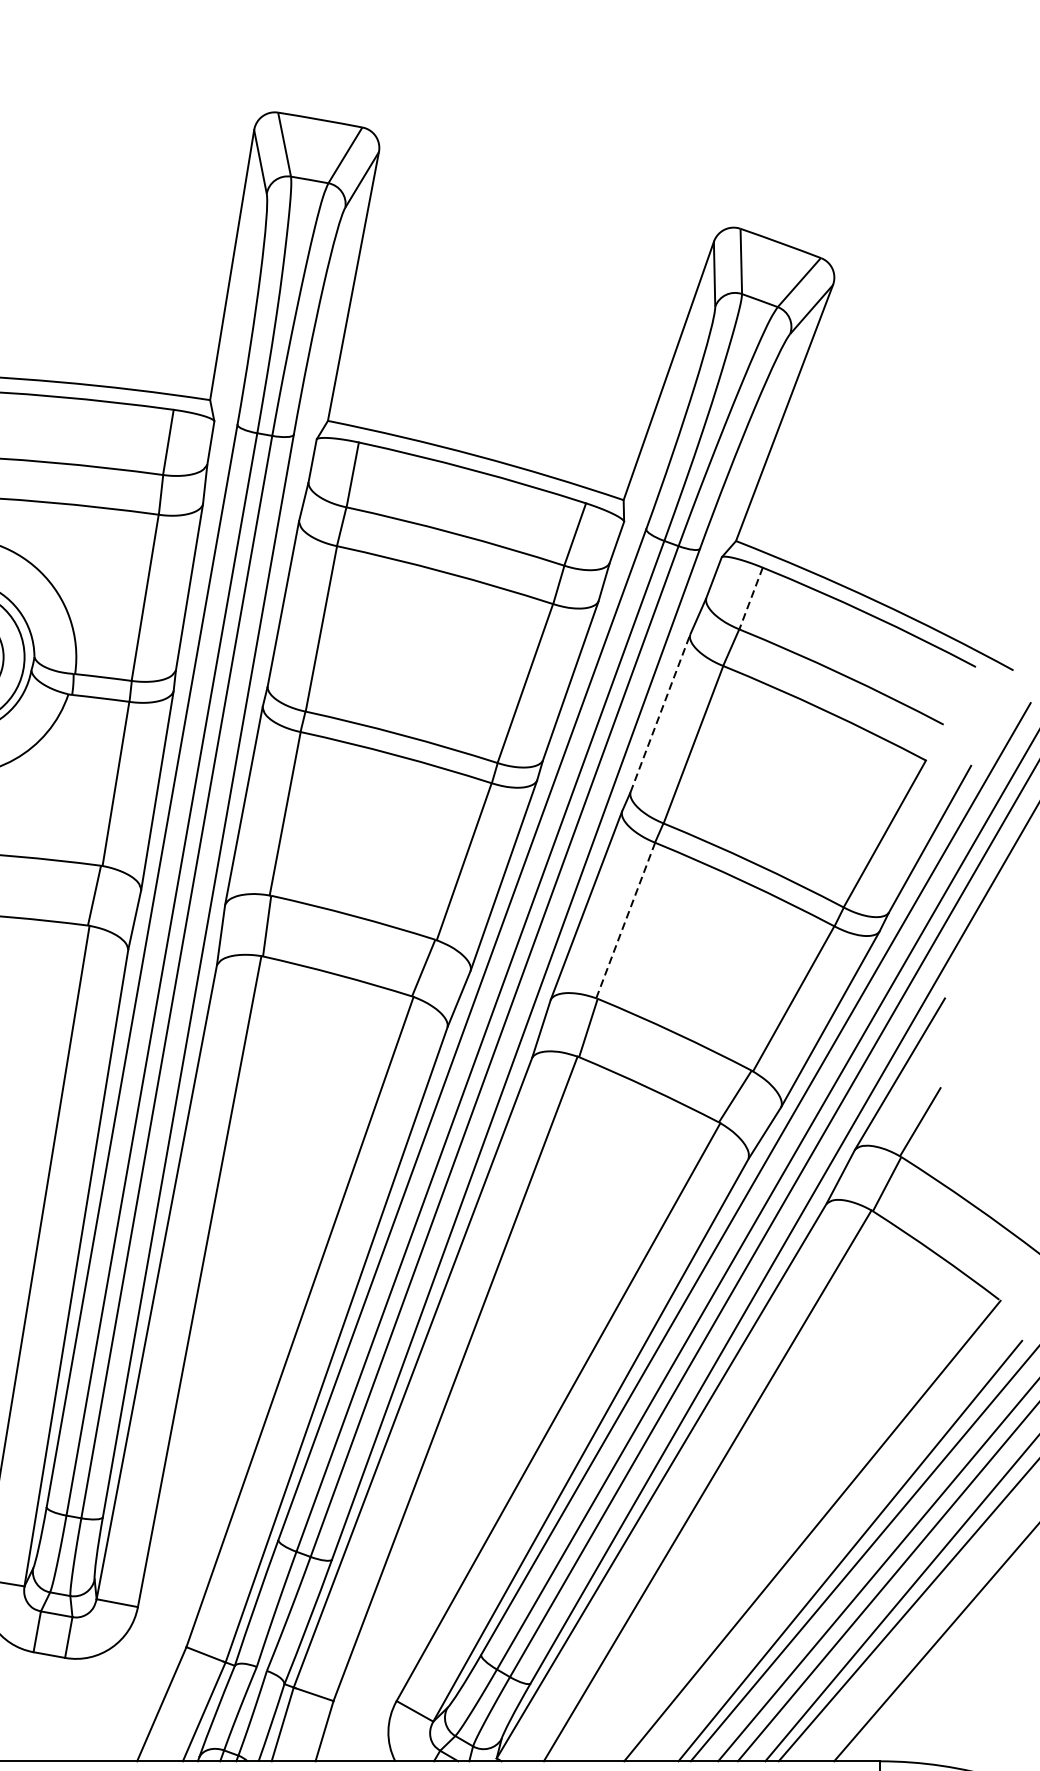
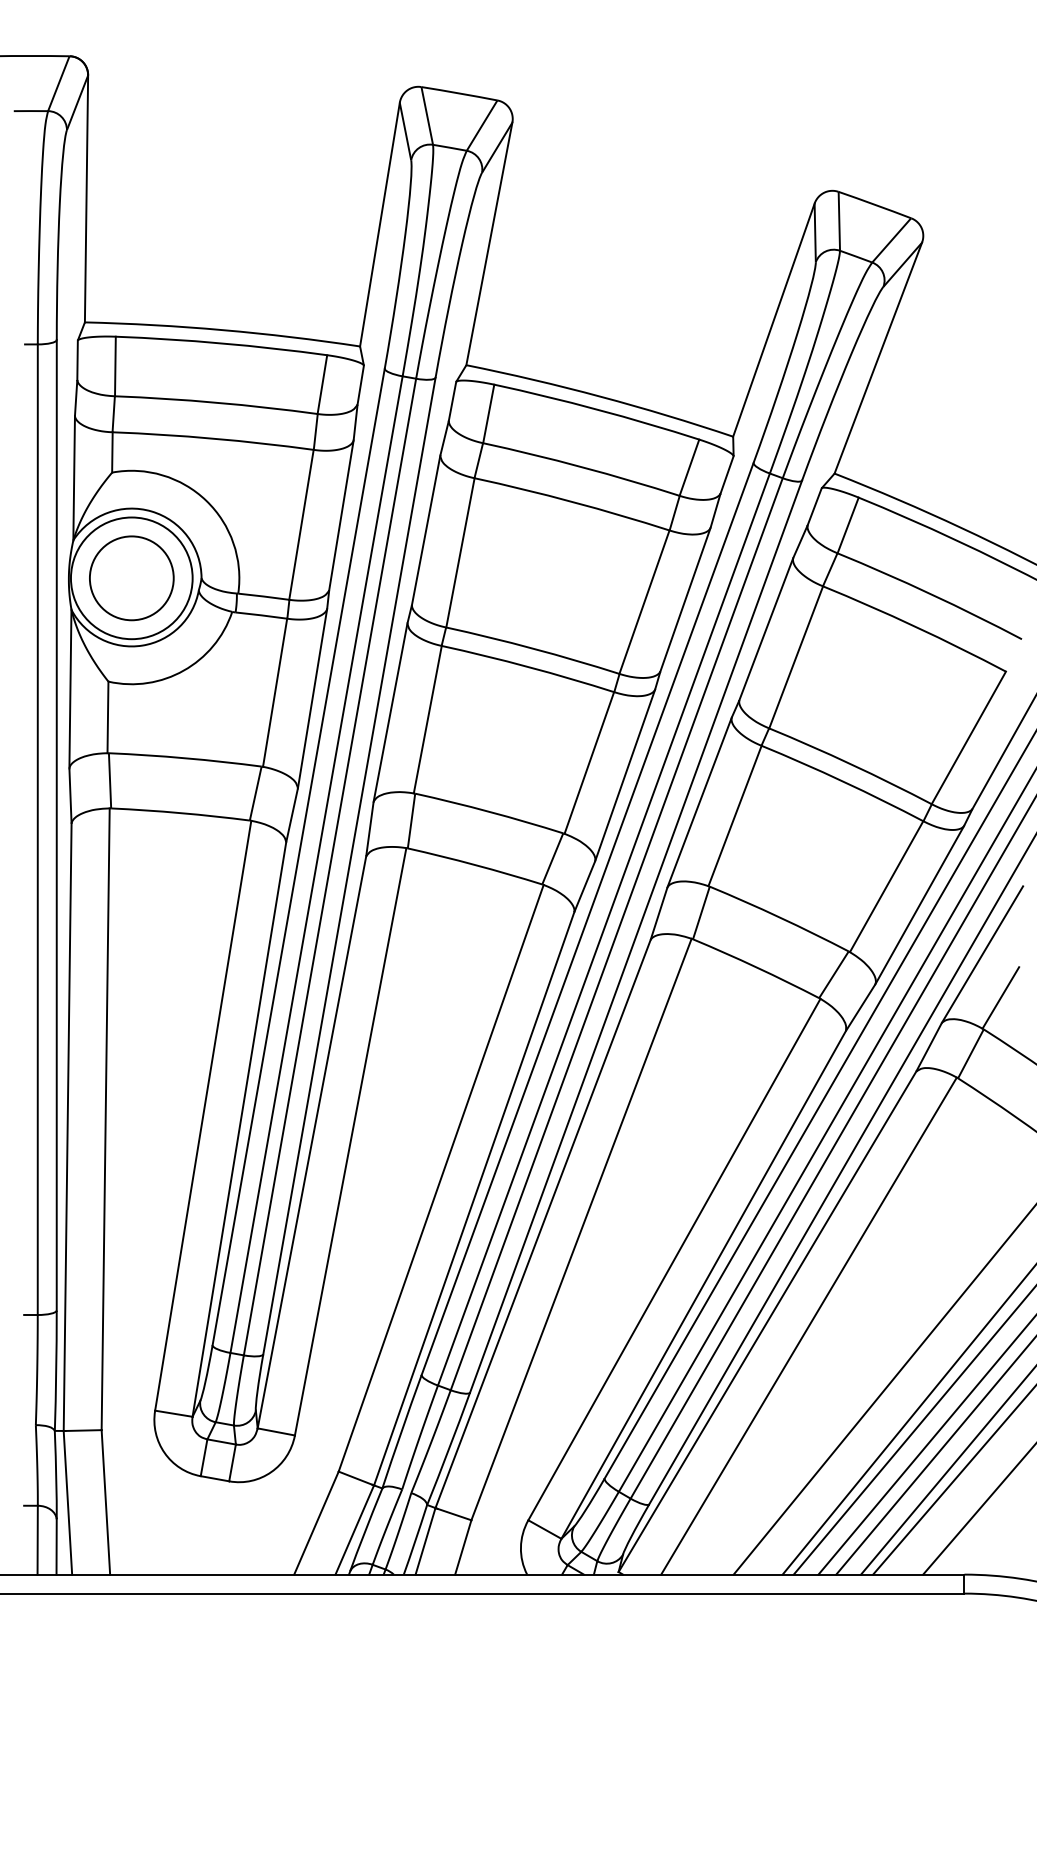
line: (751, 598) -> (848, 525), dashed -> solid
line: (660, 713) -> (766, 629), dashed -> solid
line: (625, 921) -> (734, 816), dashed -> solid

